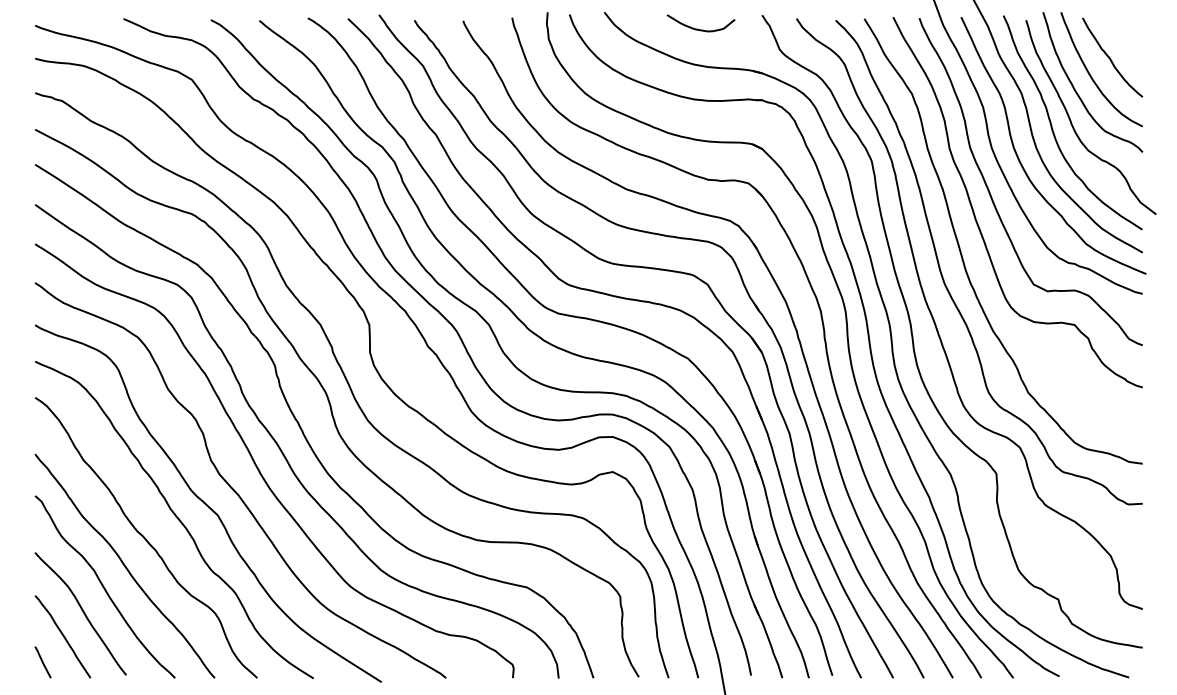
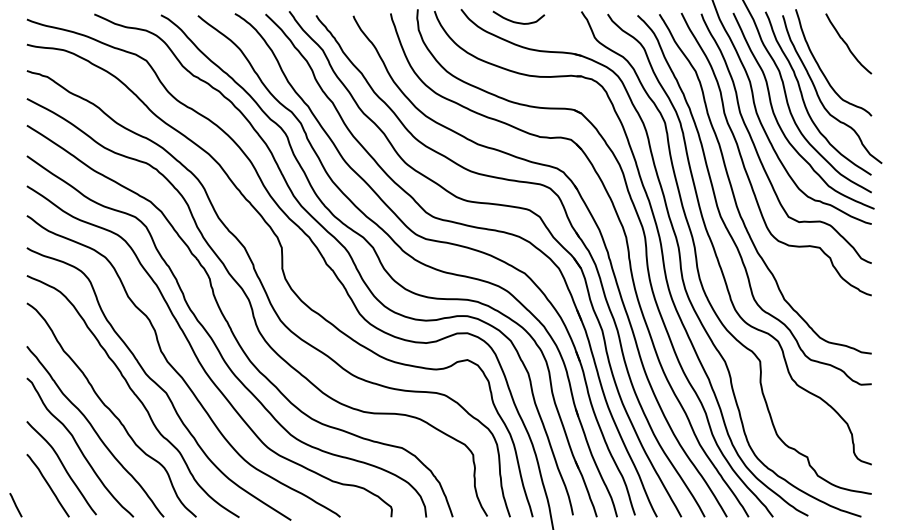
curve: (697, 28) -> (516, 21), moved
curve: (1091, 74) -> (832, 56), removed
line: (42, 662) -> (15, 505), moved

